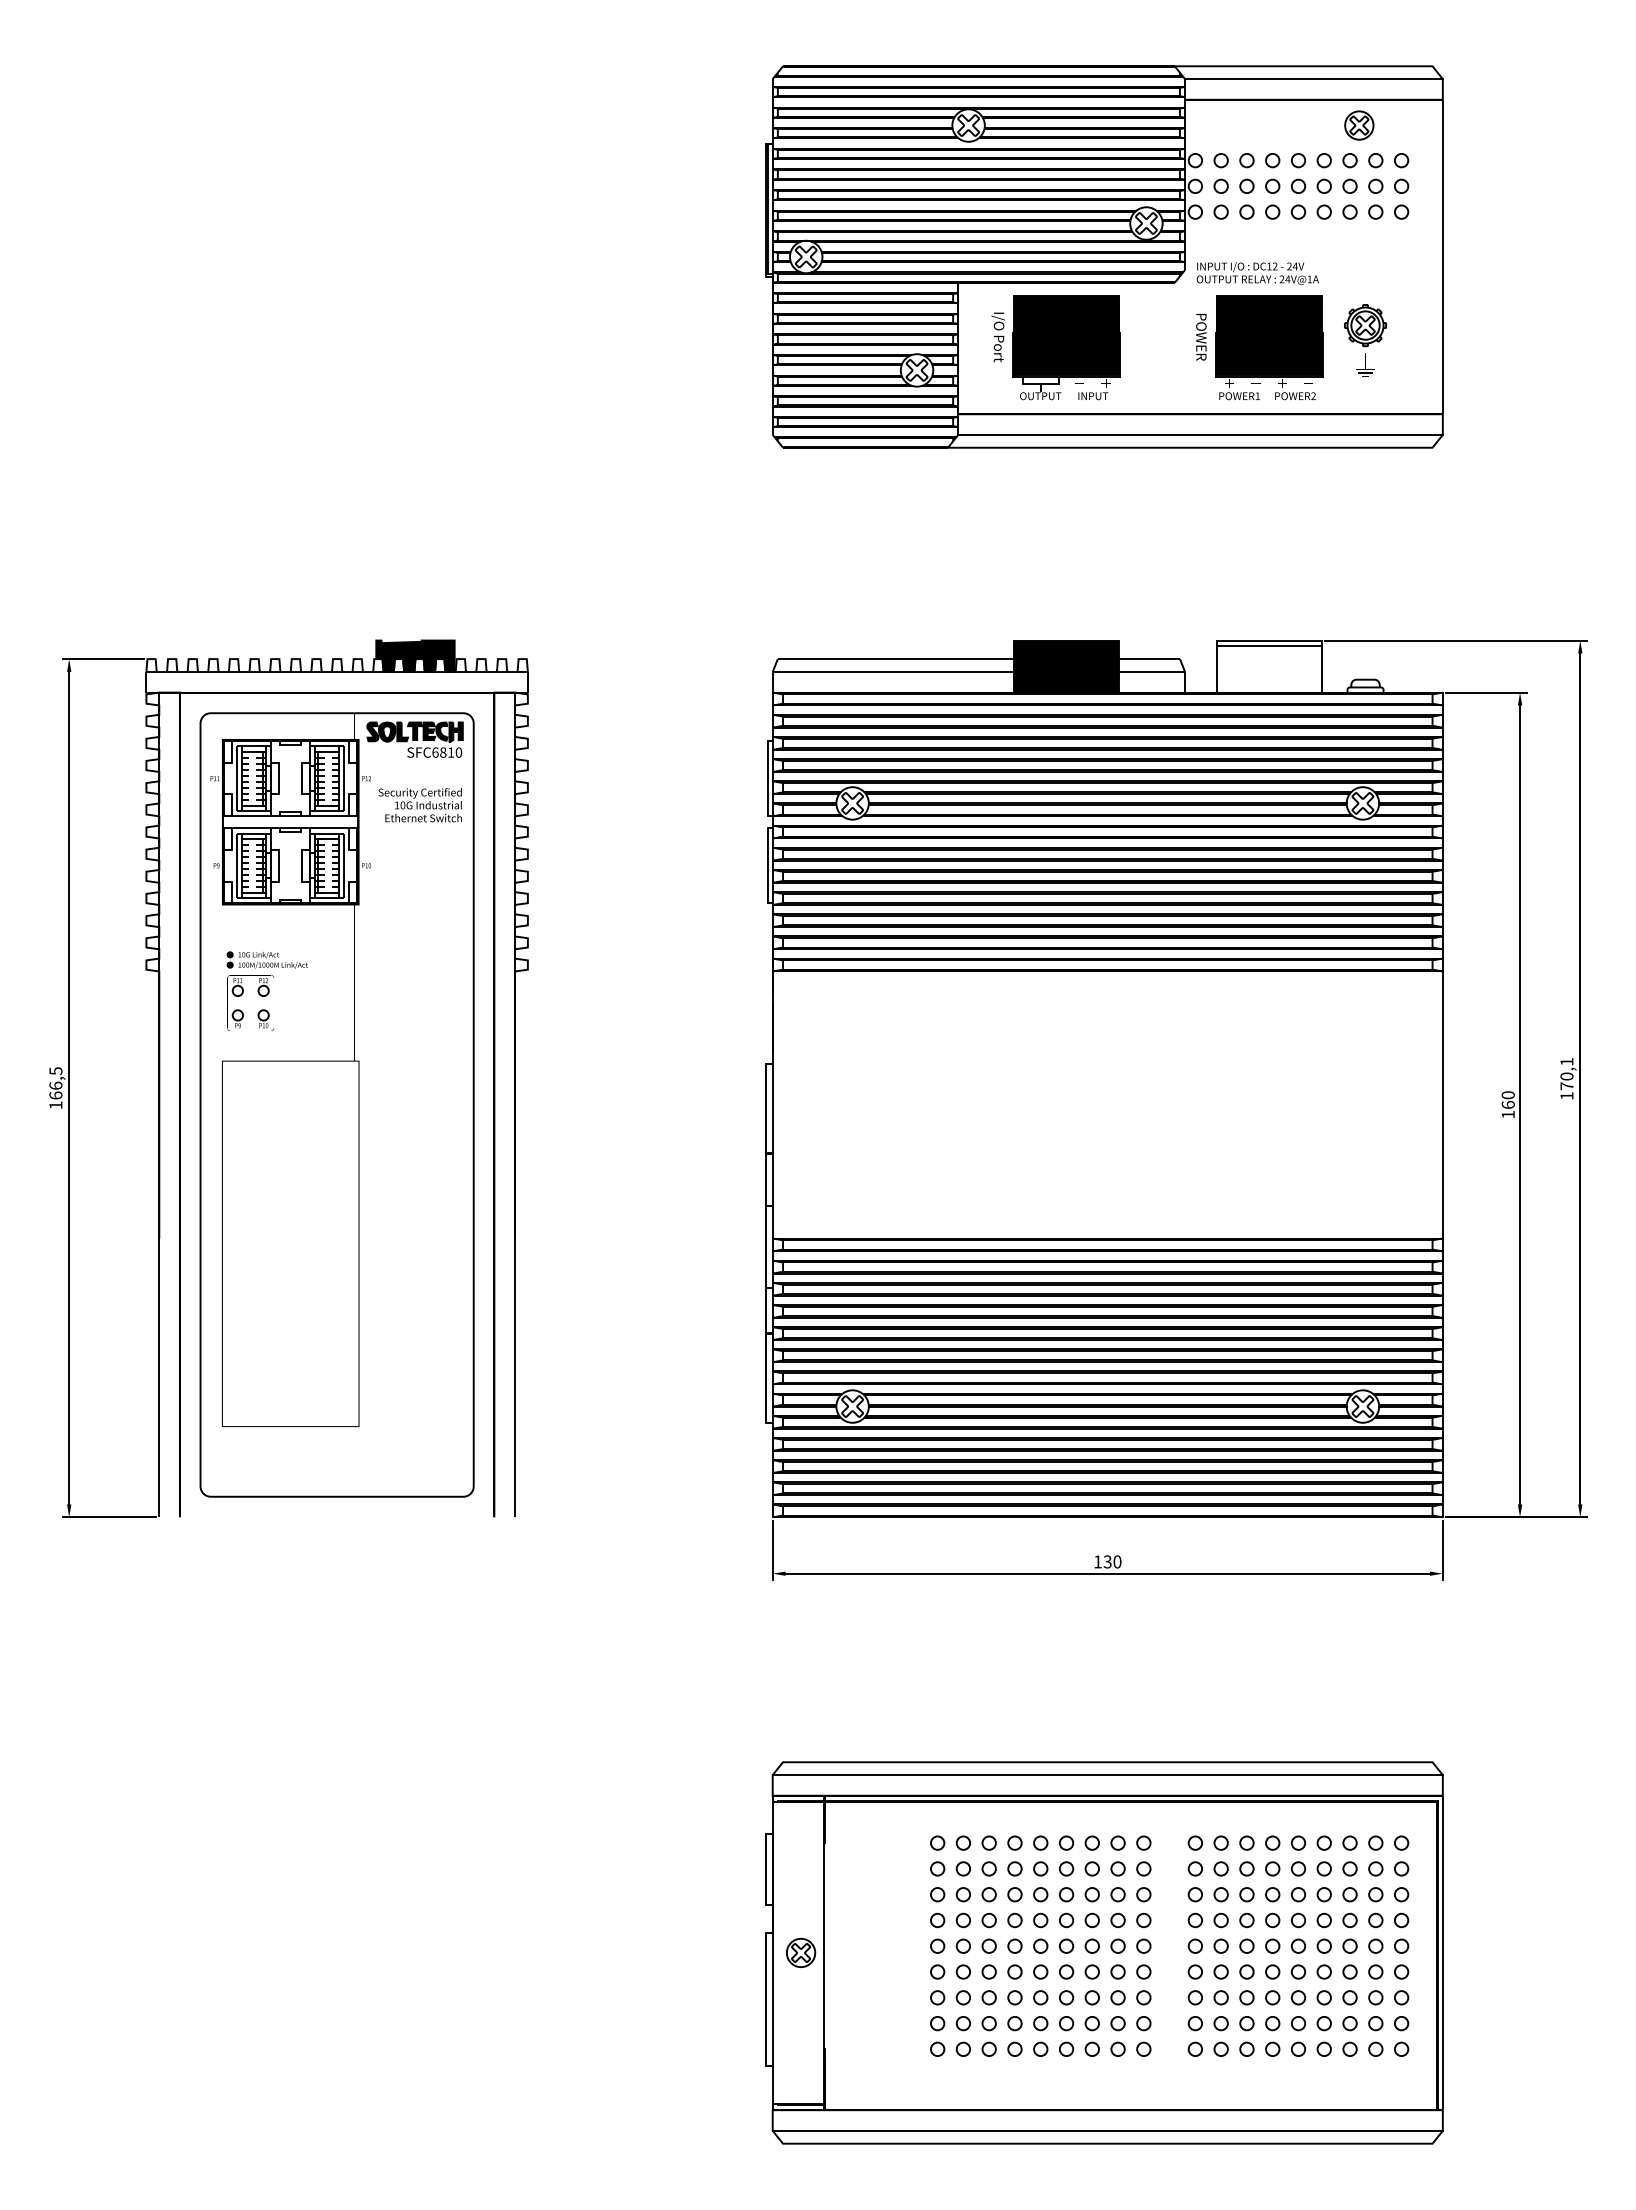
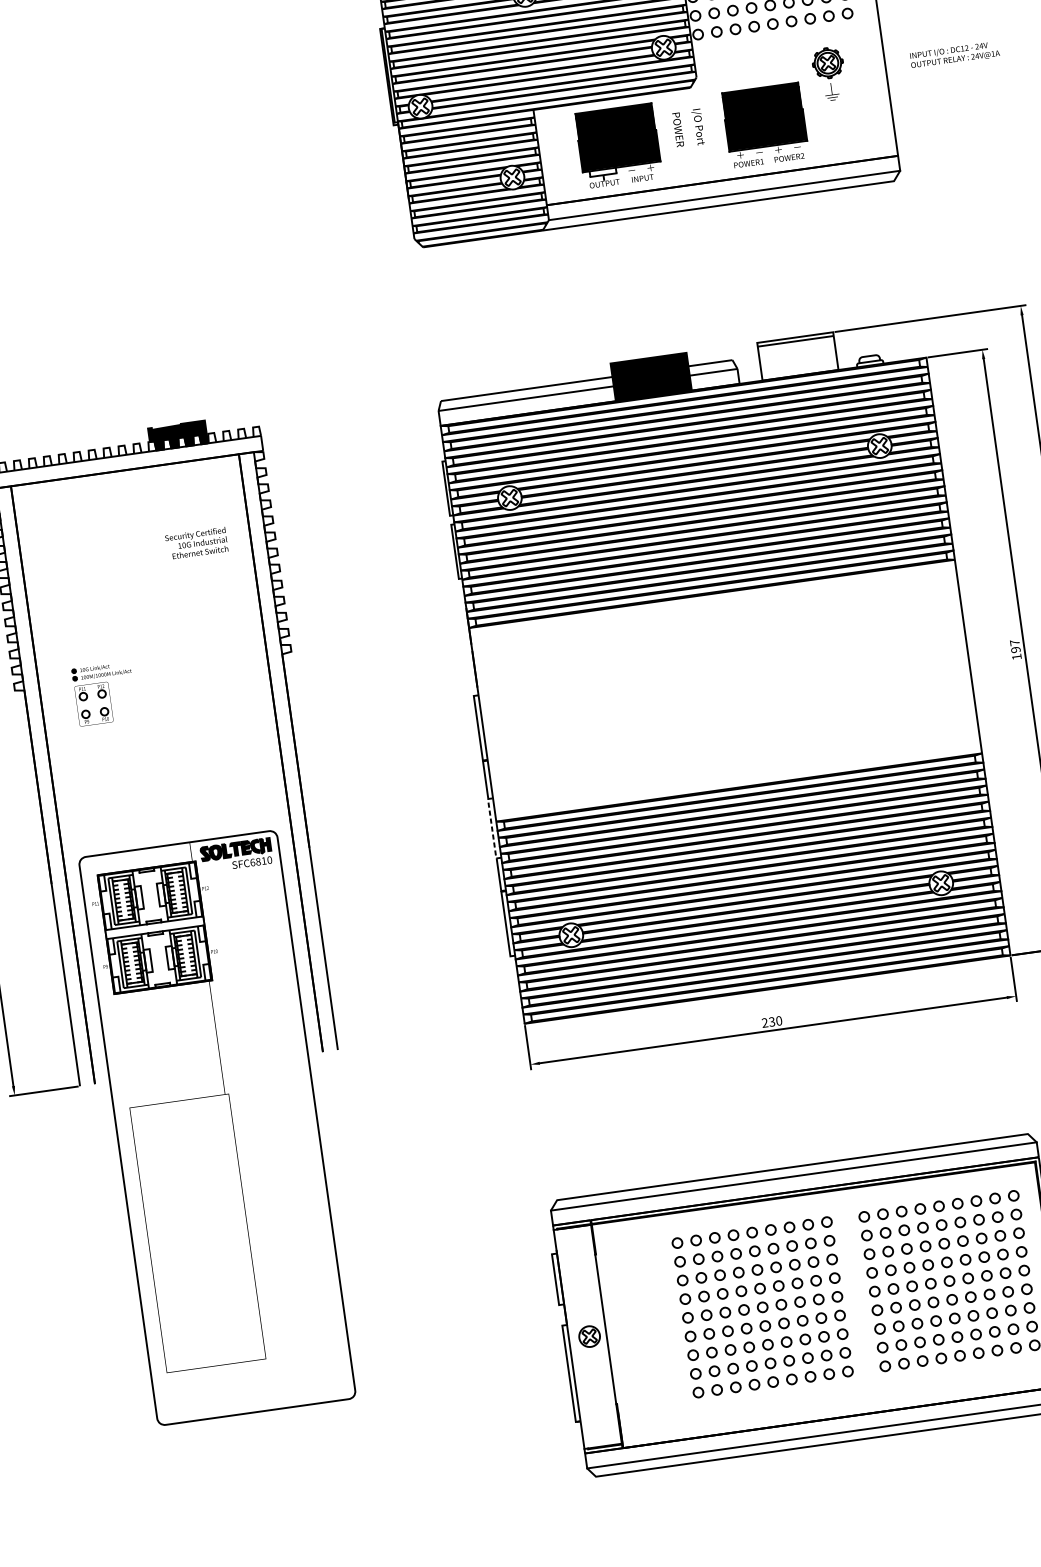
text: (1257, 273) -> (954, 54), moved
text: (997, 337) -> (697, 127), moved
text: (1201, 337) -> (678, 130), moved
part: (1365, 340) -> (829, 74), moved
text: (1507, 1099) -> (1014, 646), 160 -> 197
part: (336, 1104) -> (216, 1127), moved
line: (765, 1247) -> (491, 828), solid -> dashed
text: (1097, 1561) -> (764, 1022), 130 -> 230

